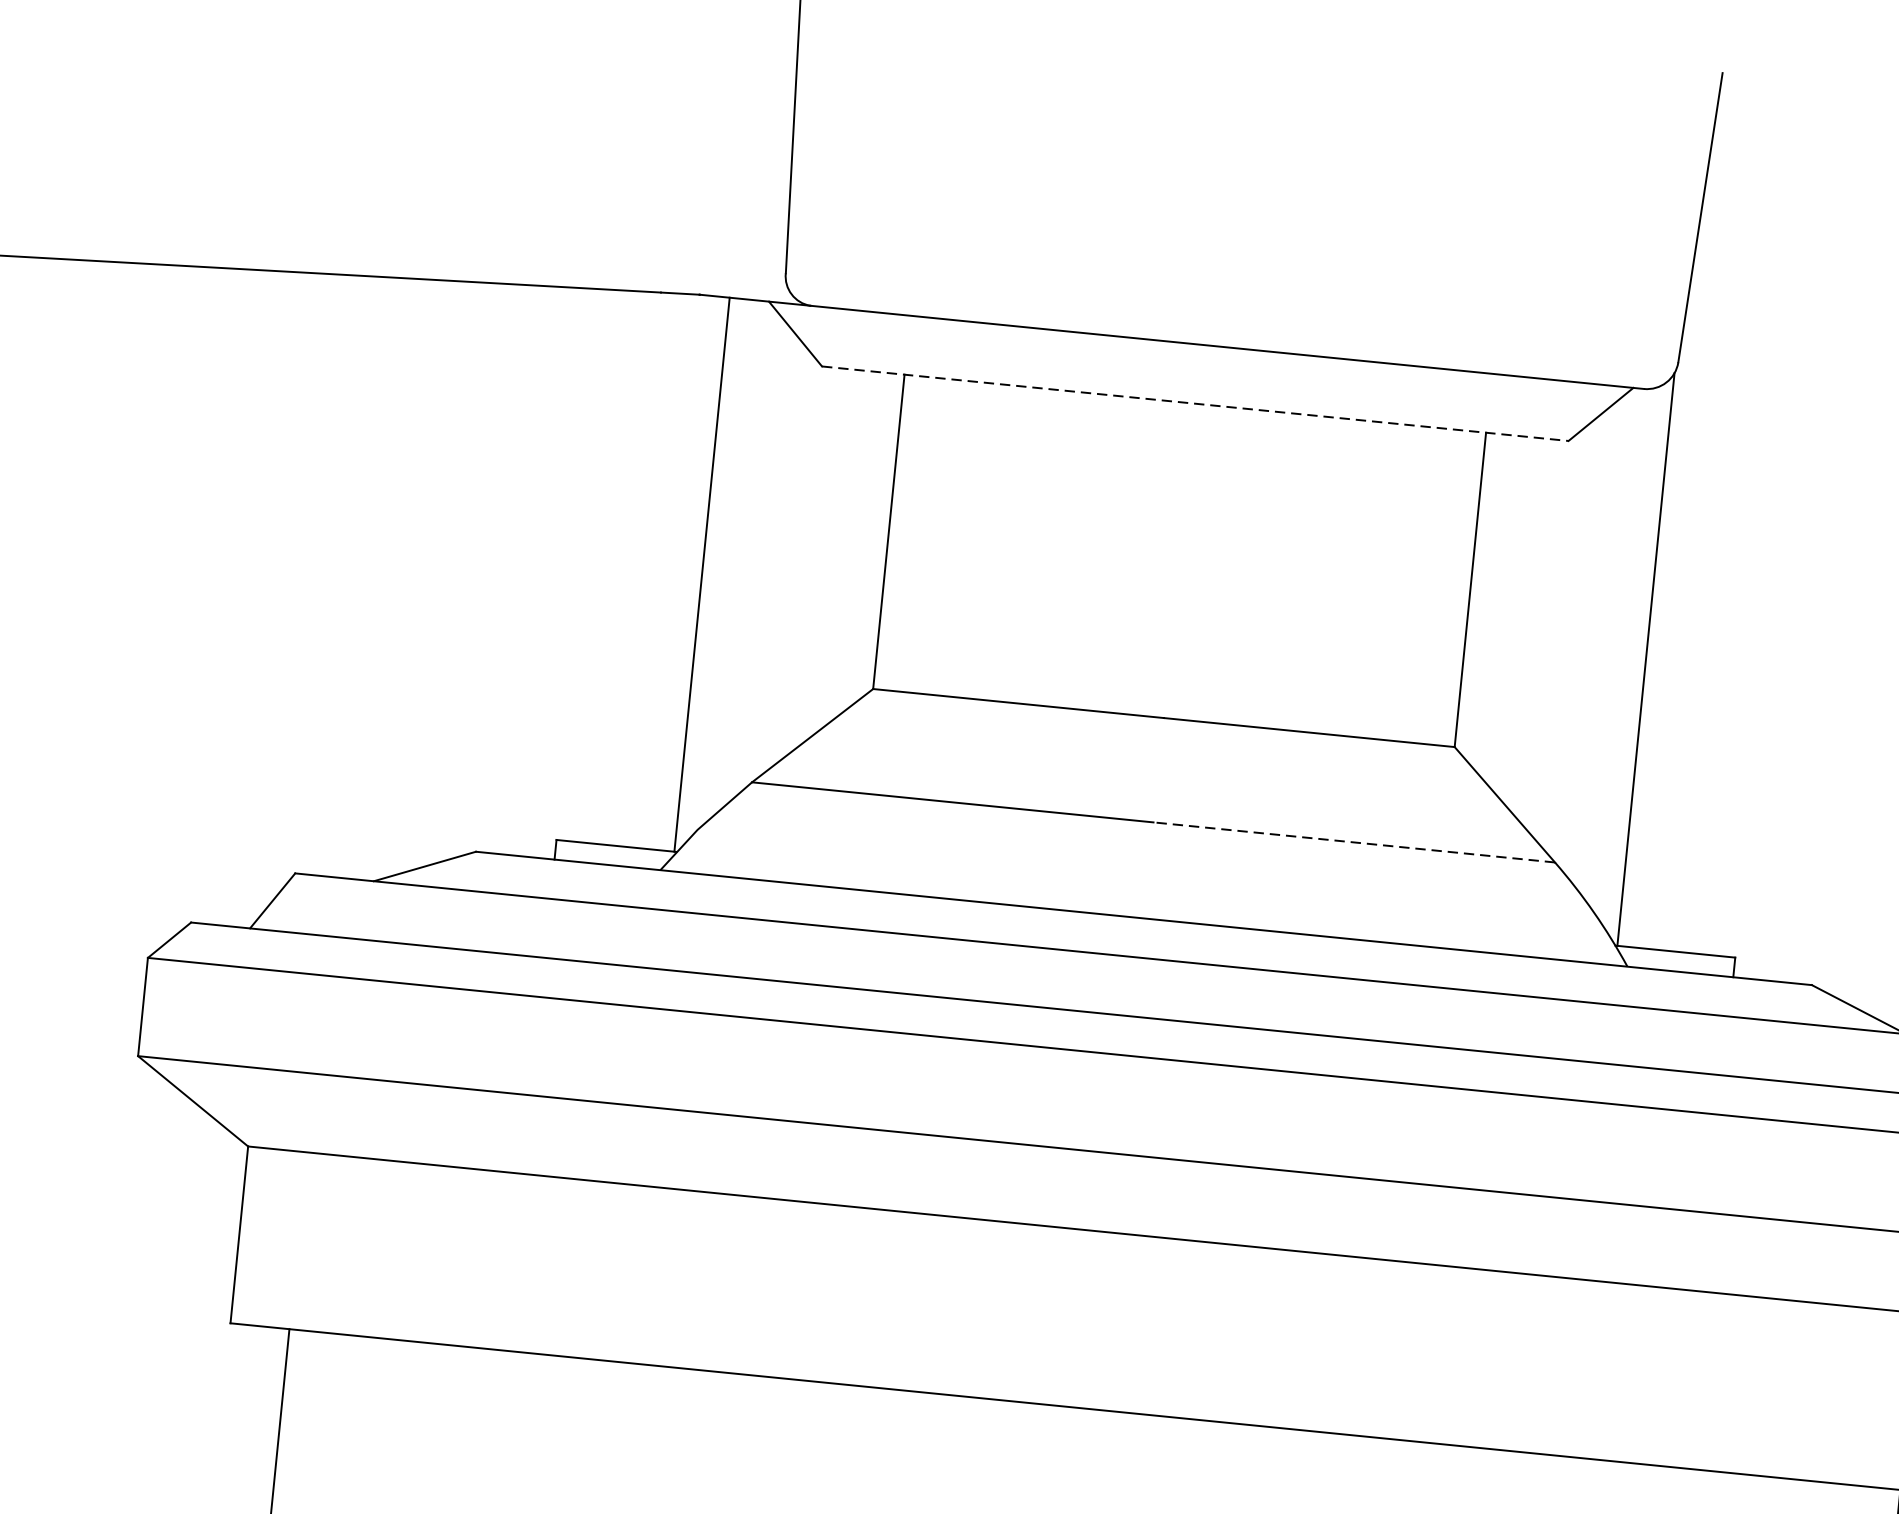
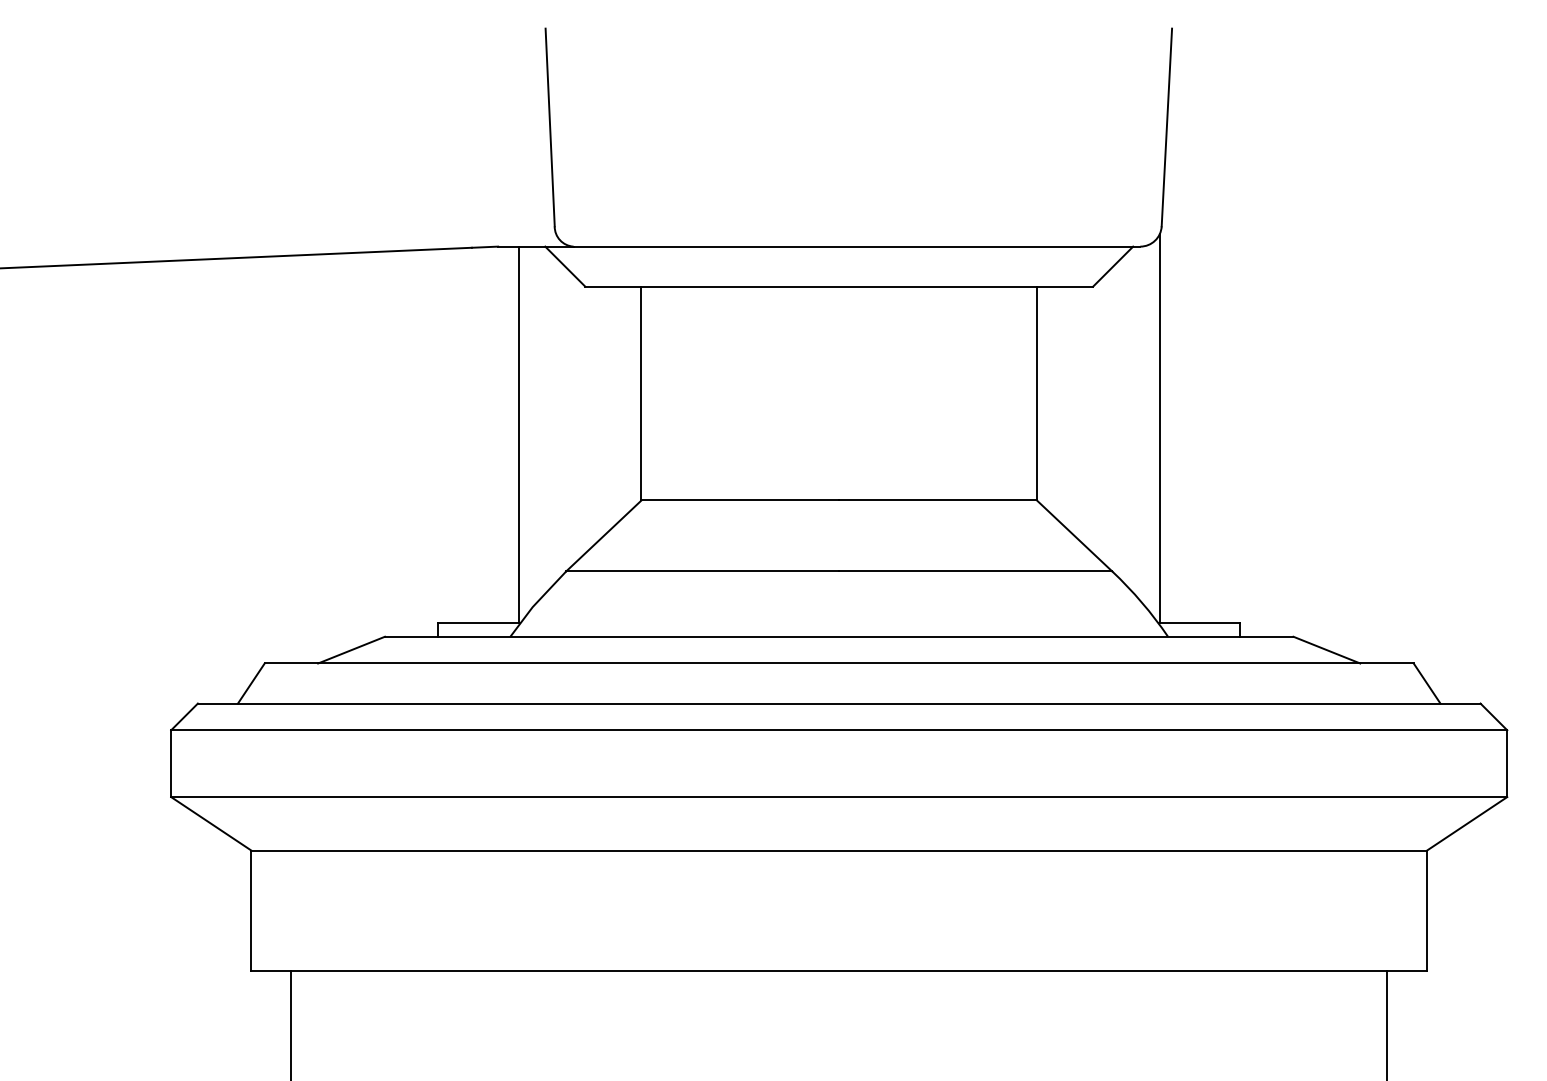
line: (1195, 403) -> (839, 286), dashed -> solid
line: (1353, 842) -> (975, 571), dashed -> solid

